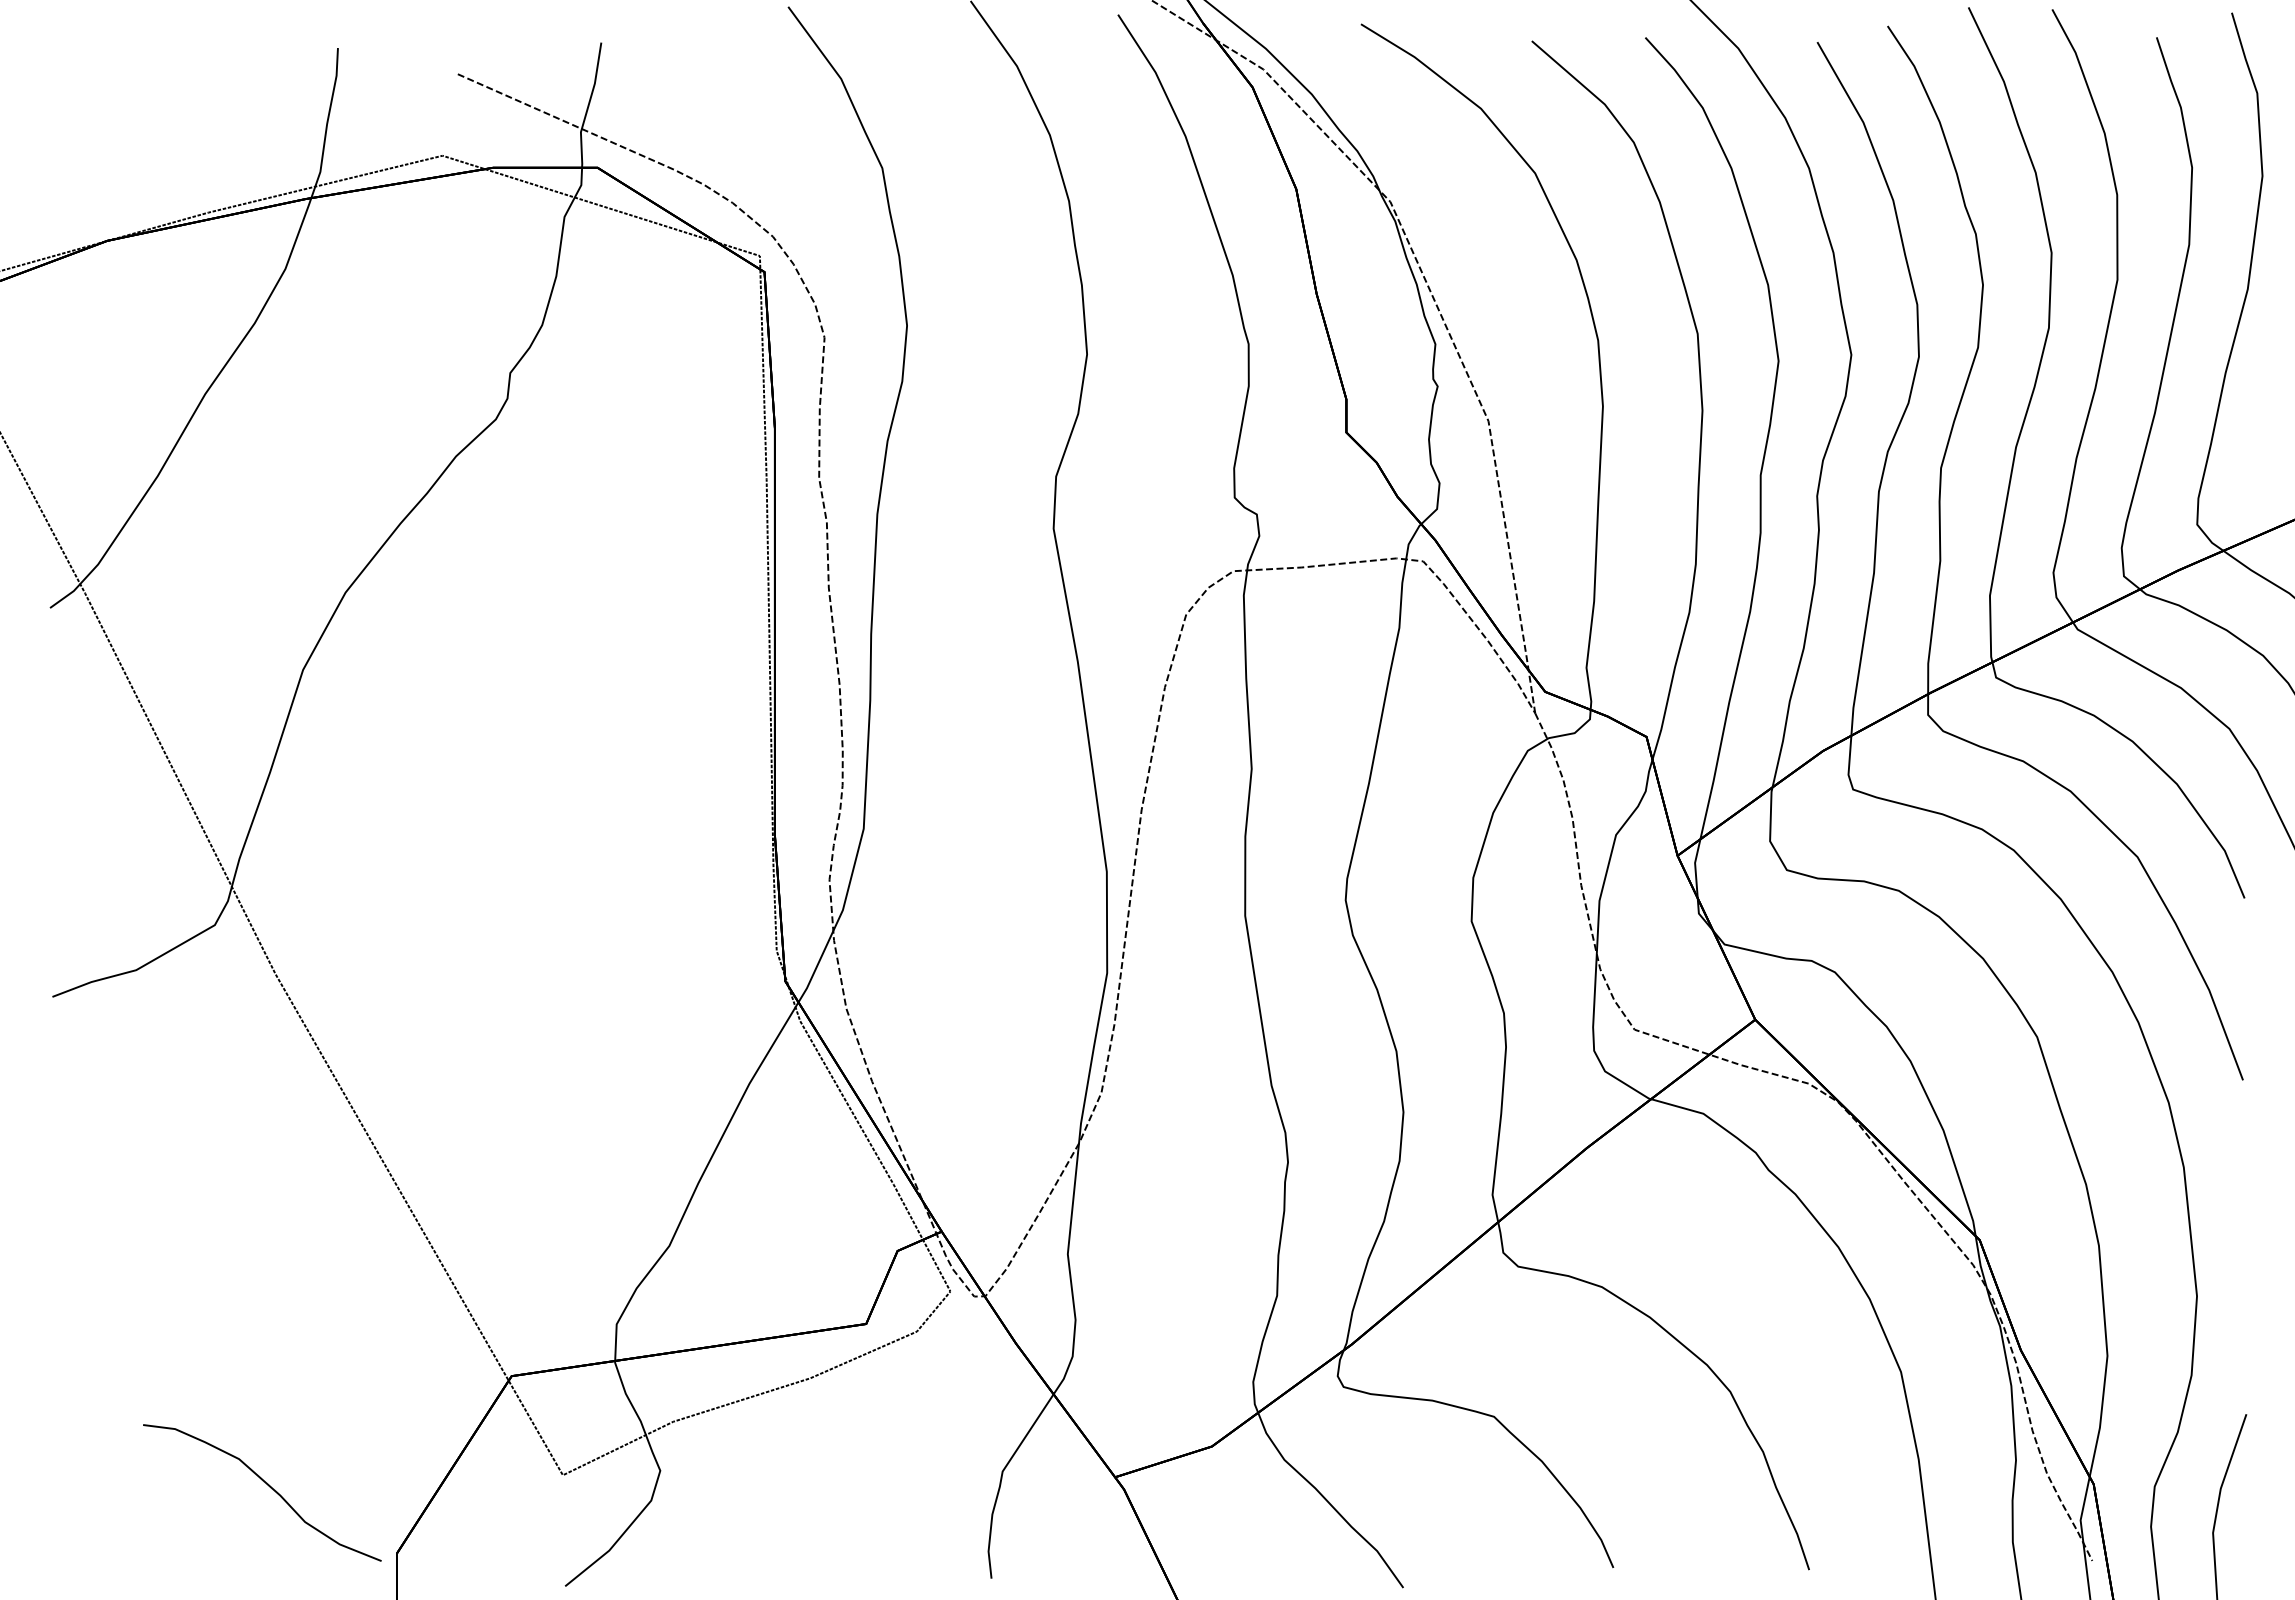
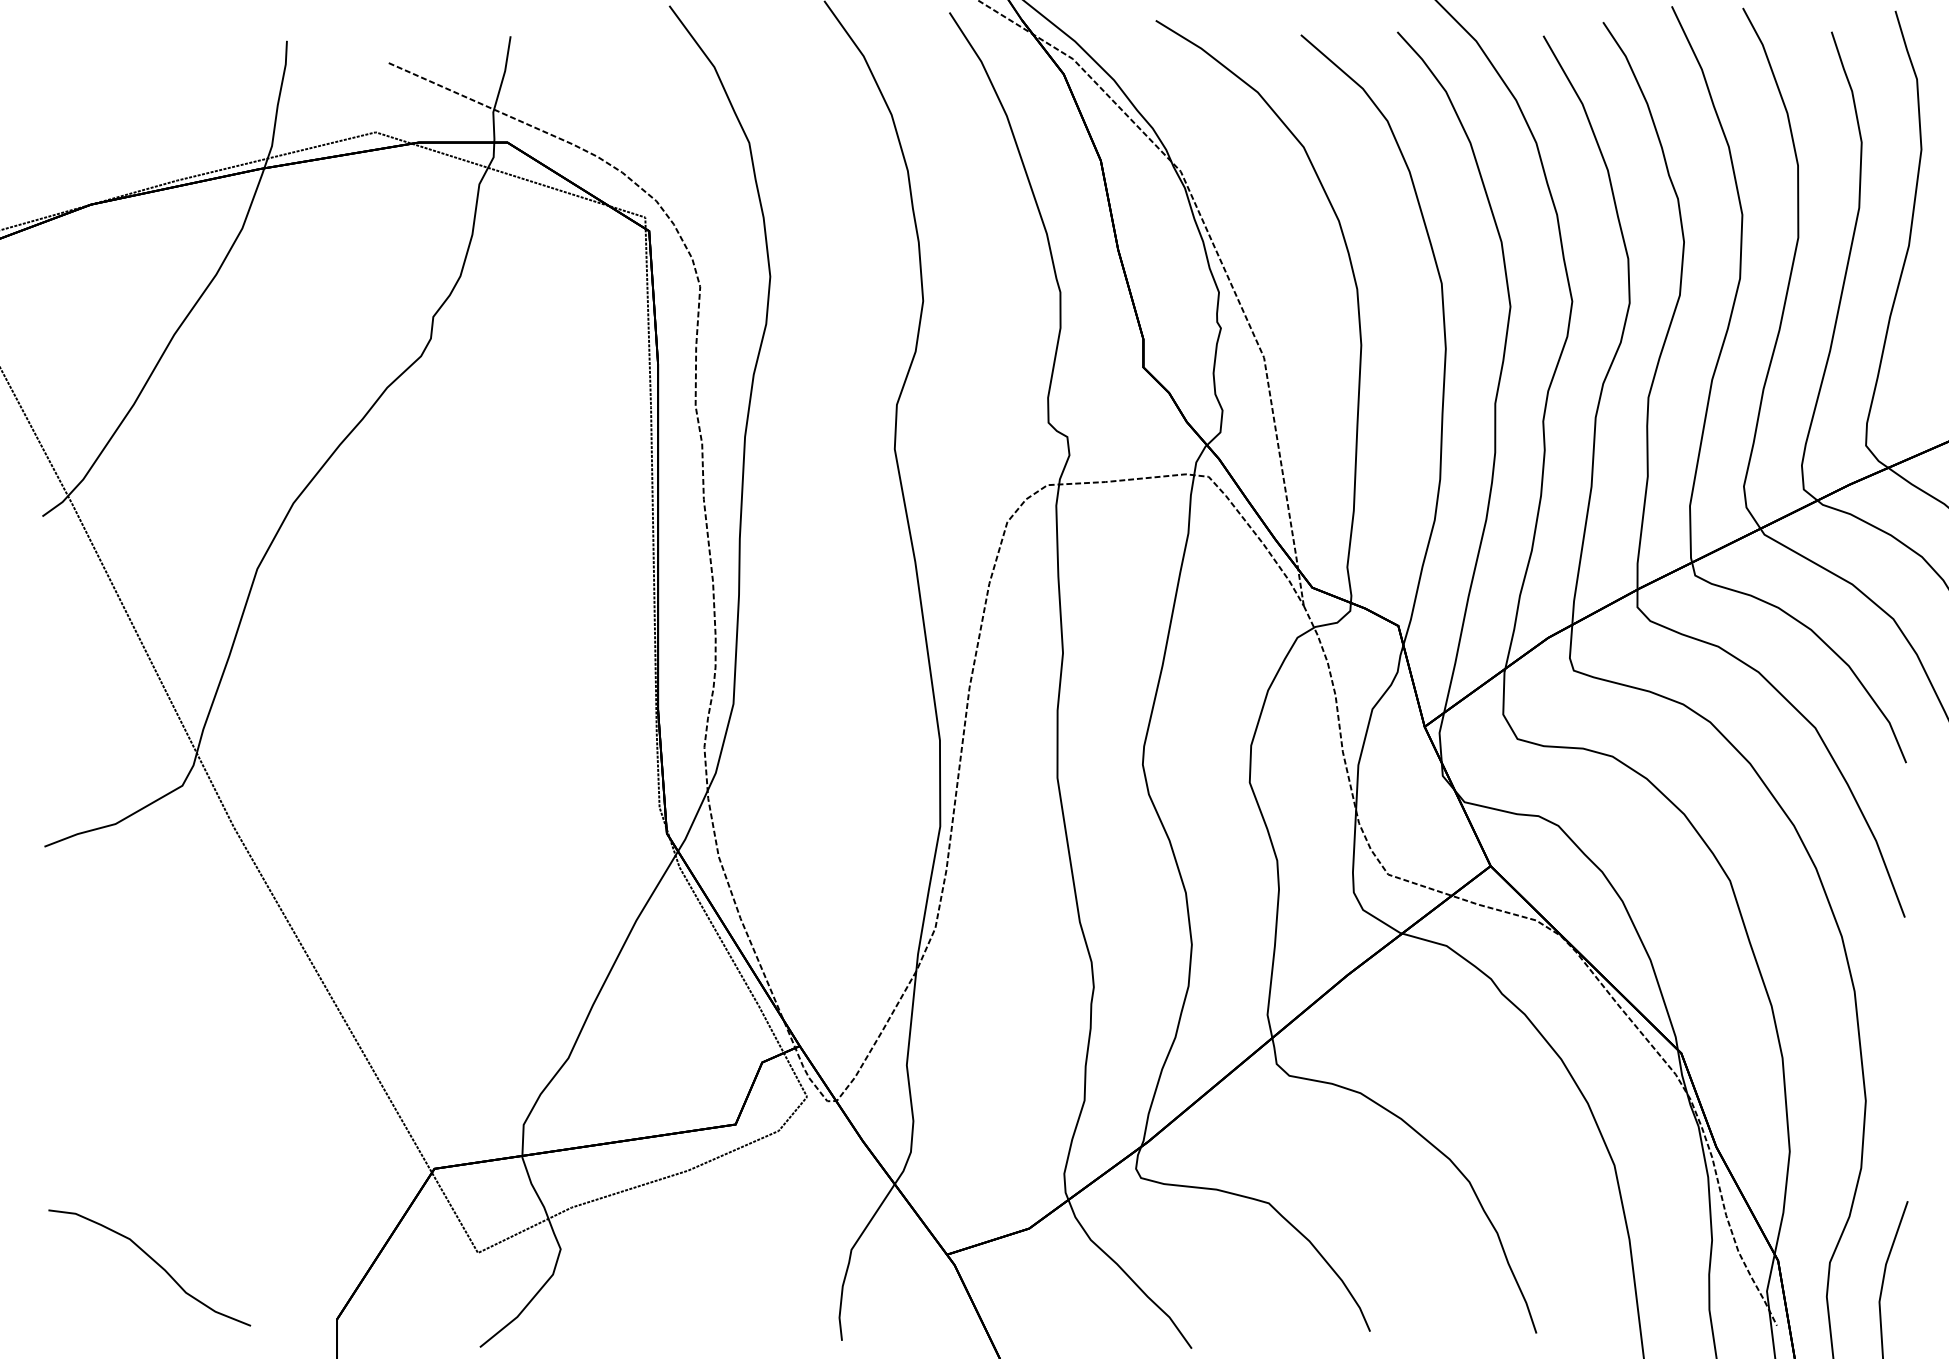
curve: (268, 1486) -> (154, 1262), moved

